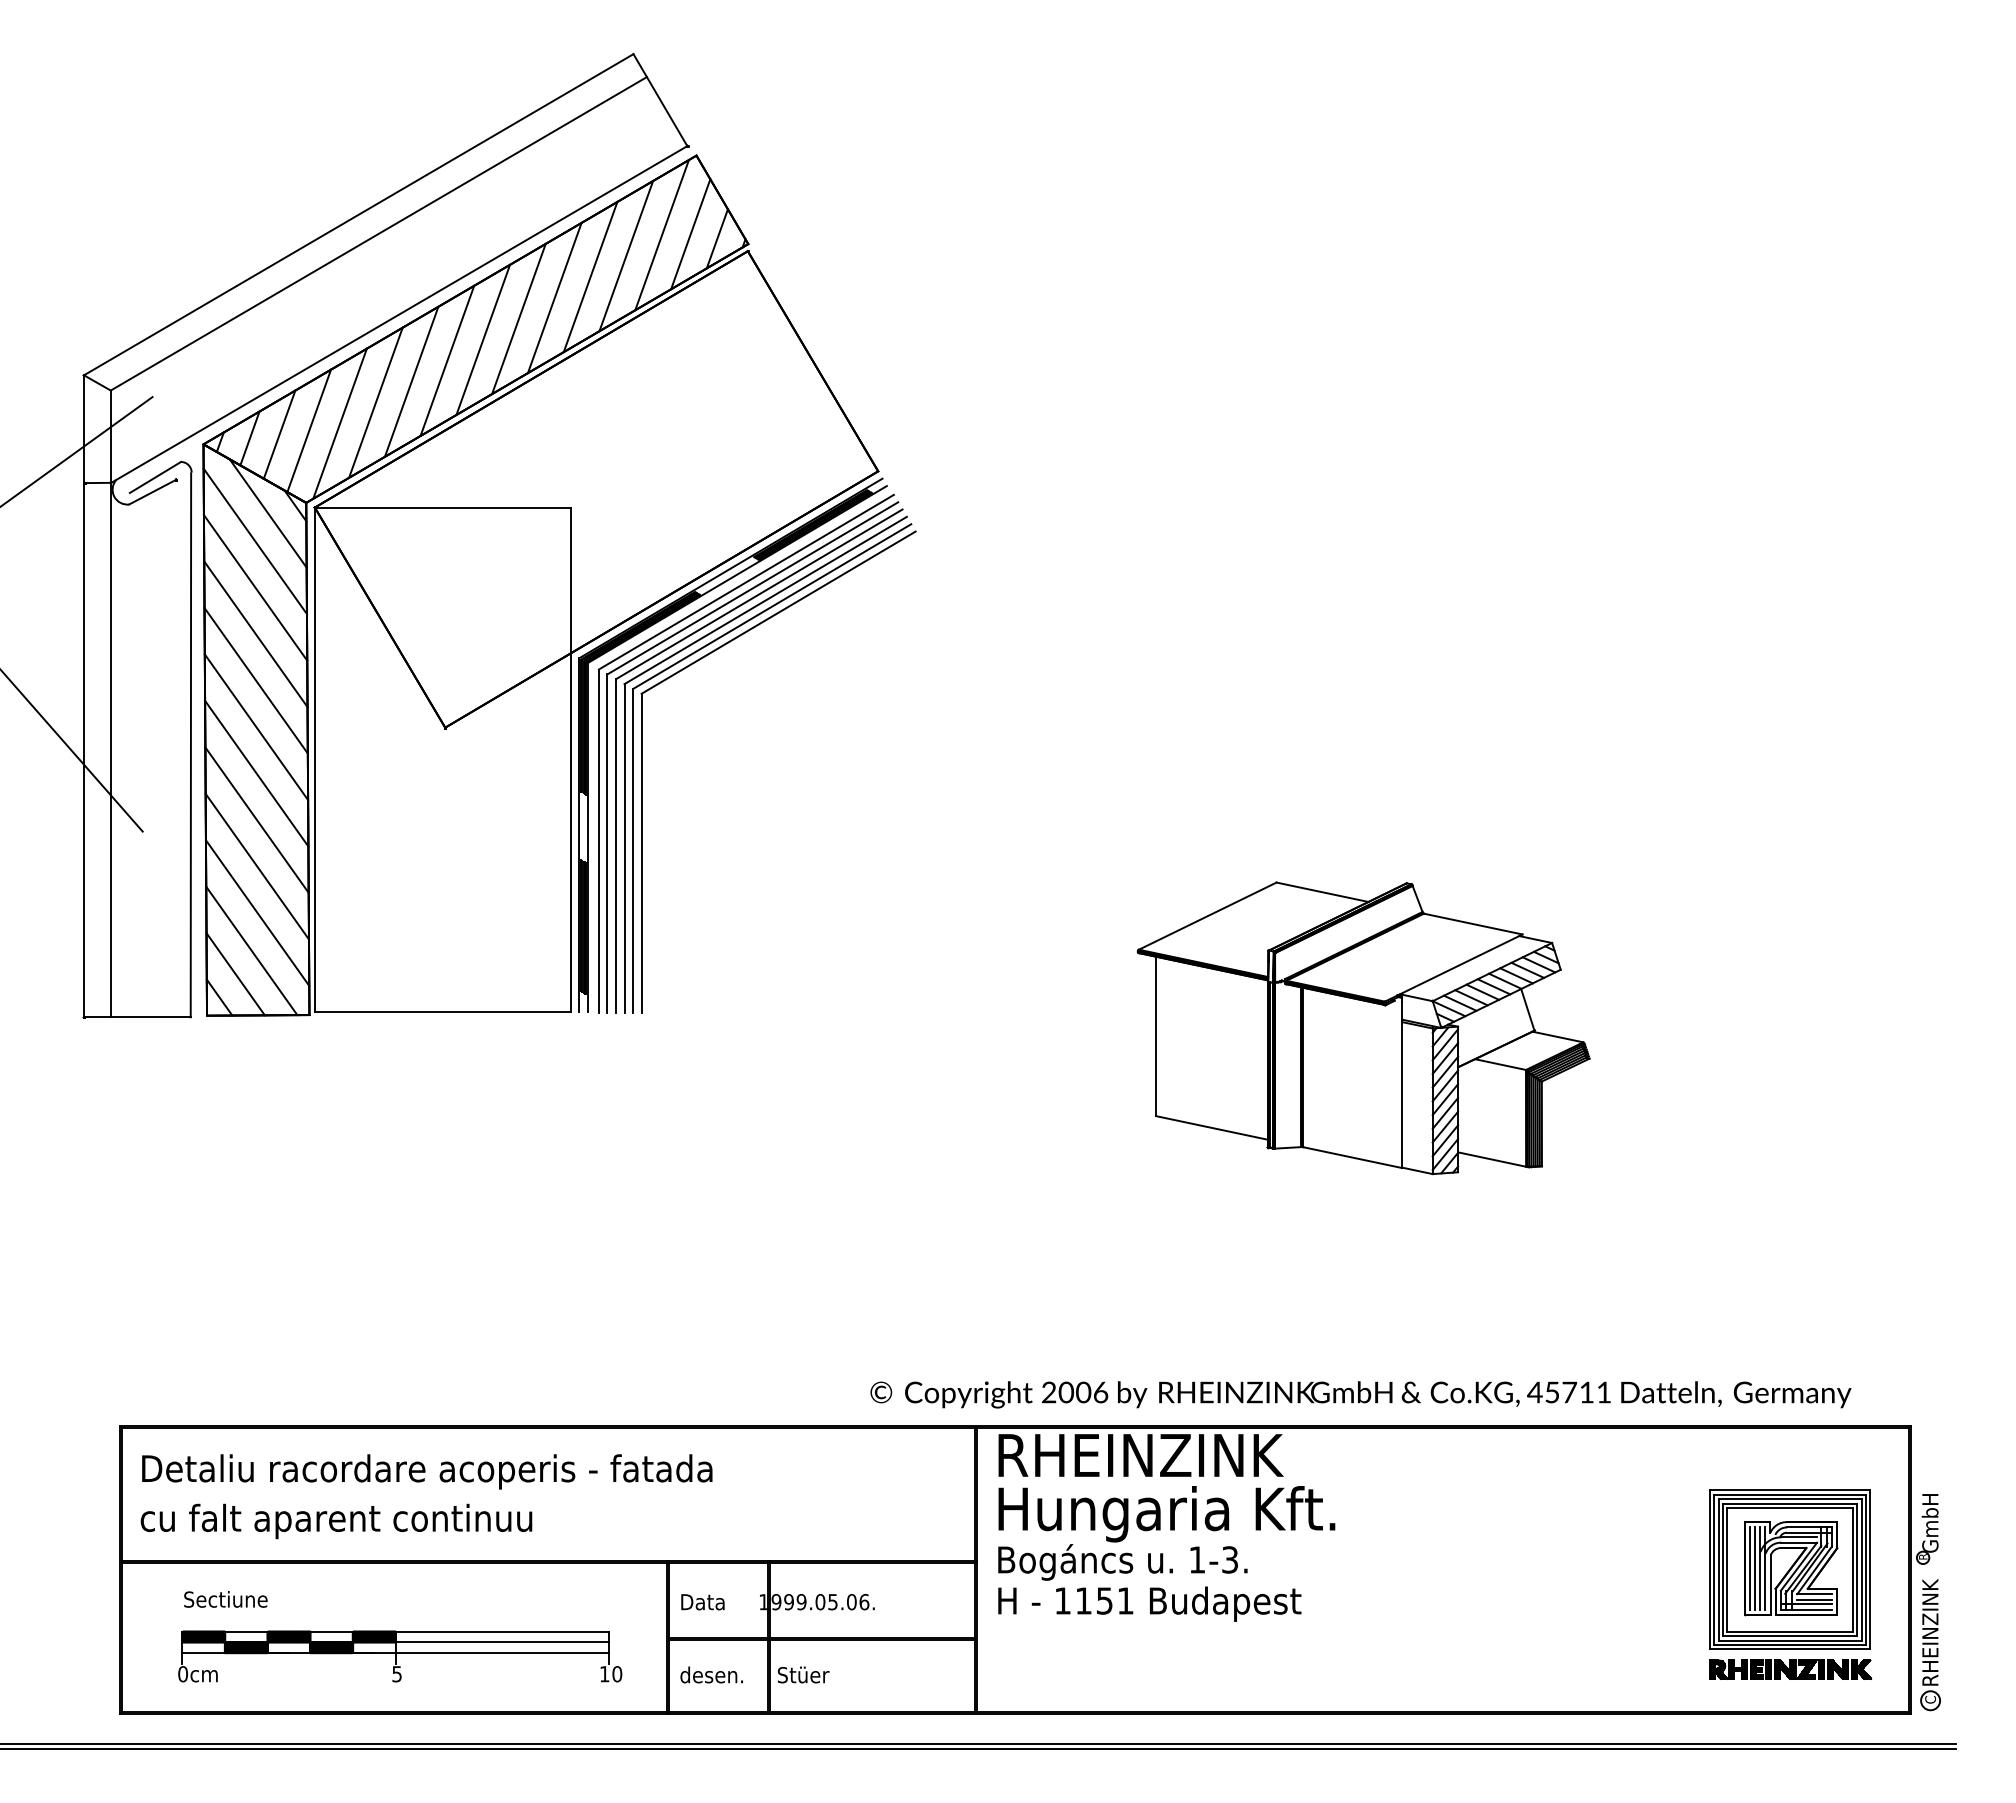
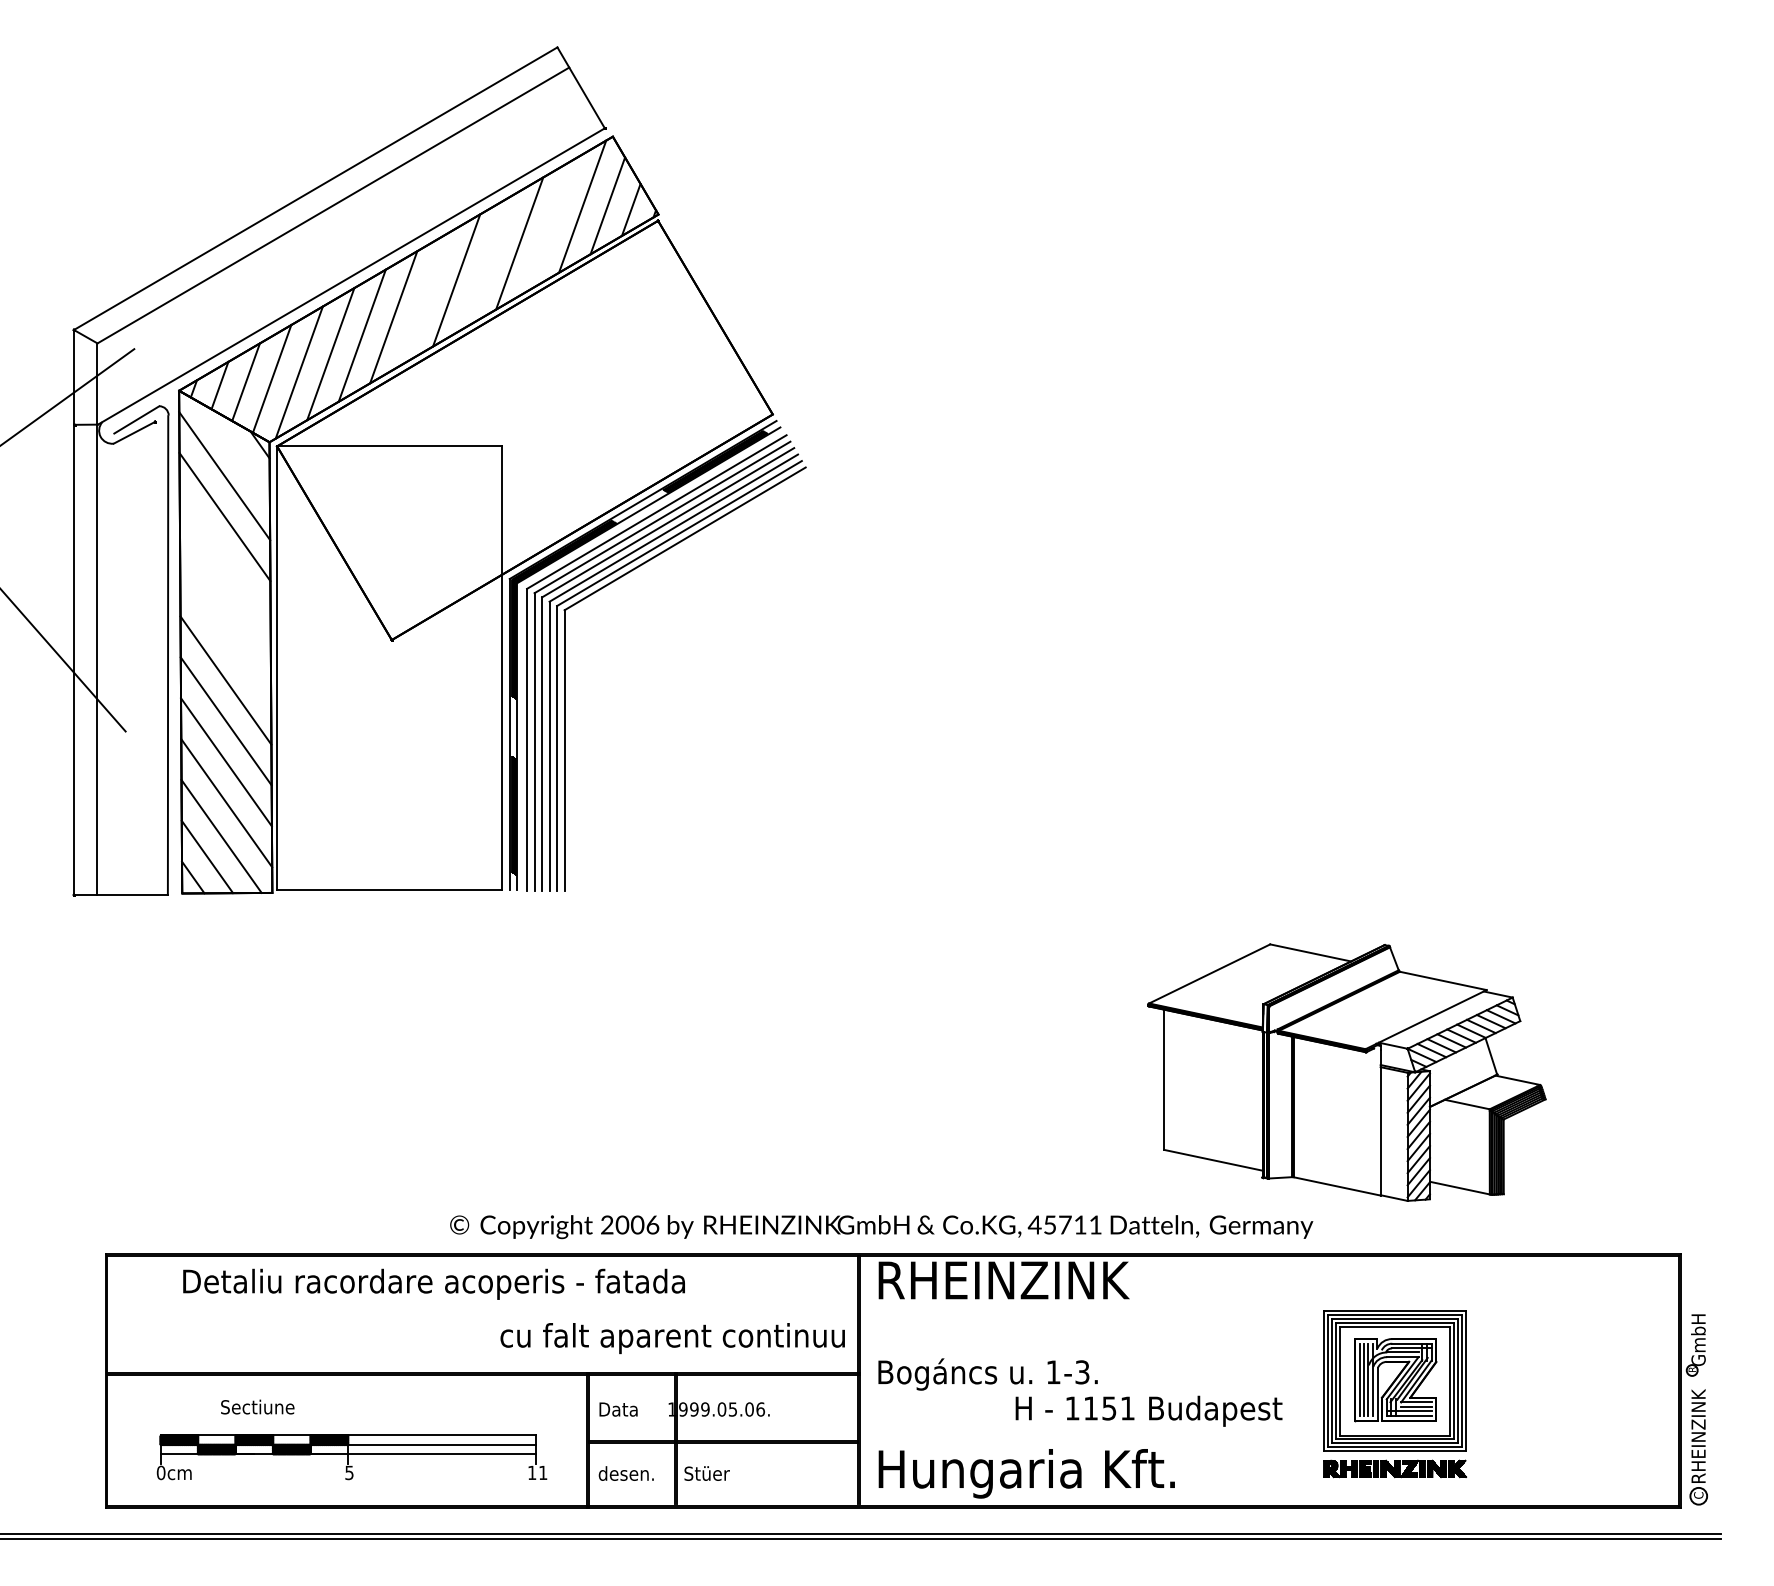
line: (626, 256) -> (551, 225), removed
line: (554, 298) -> (487, 262), removed
line: (483, 339) -> (425, 298), removed
line: (267, 513) -> (235, 451), removed
line: (255, 634) -> (224, 558), removed
line: (255, 680) -> (224, 598), removed
line: (256, 727) -> (225, 639), removed
part: (1363, 1028) -> (1346, 1072), moved
text: (1360, 1394) -> (881, 1226), moved
text: (427, 1471) -> (434, 1283), moved
text: (1166, 1514) -> (1026, 1474), moved
text: (336, 1521) -> (672, 1338), moved
part: (1790, 1584) -> (1395, 1393), moved
text: (225, 1599) -> (257, 1407), moved
text: (1149, 1603) -> (1148, 1410), moved
text: (617, 1674) -> (543, 1473), 10 -> 11

